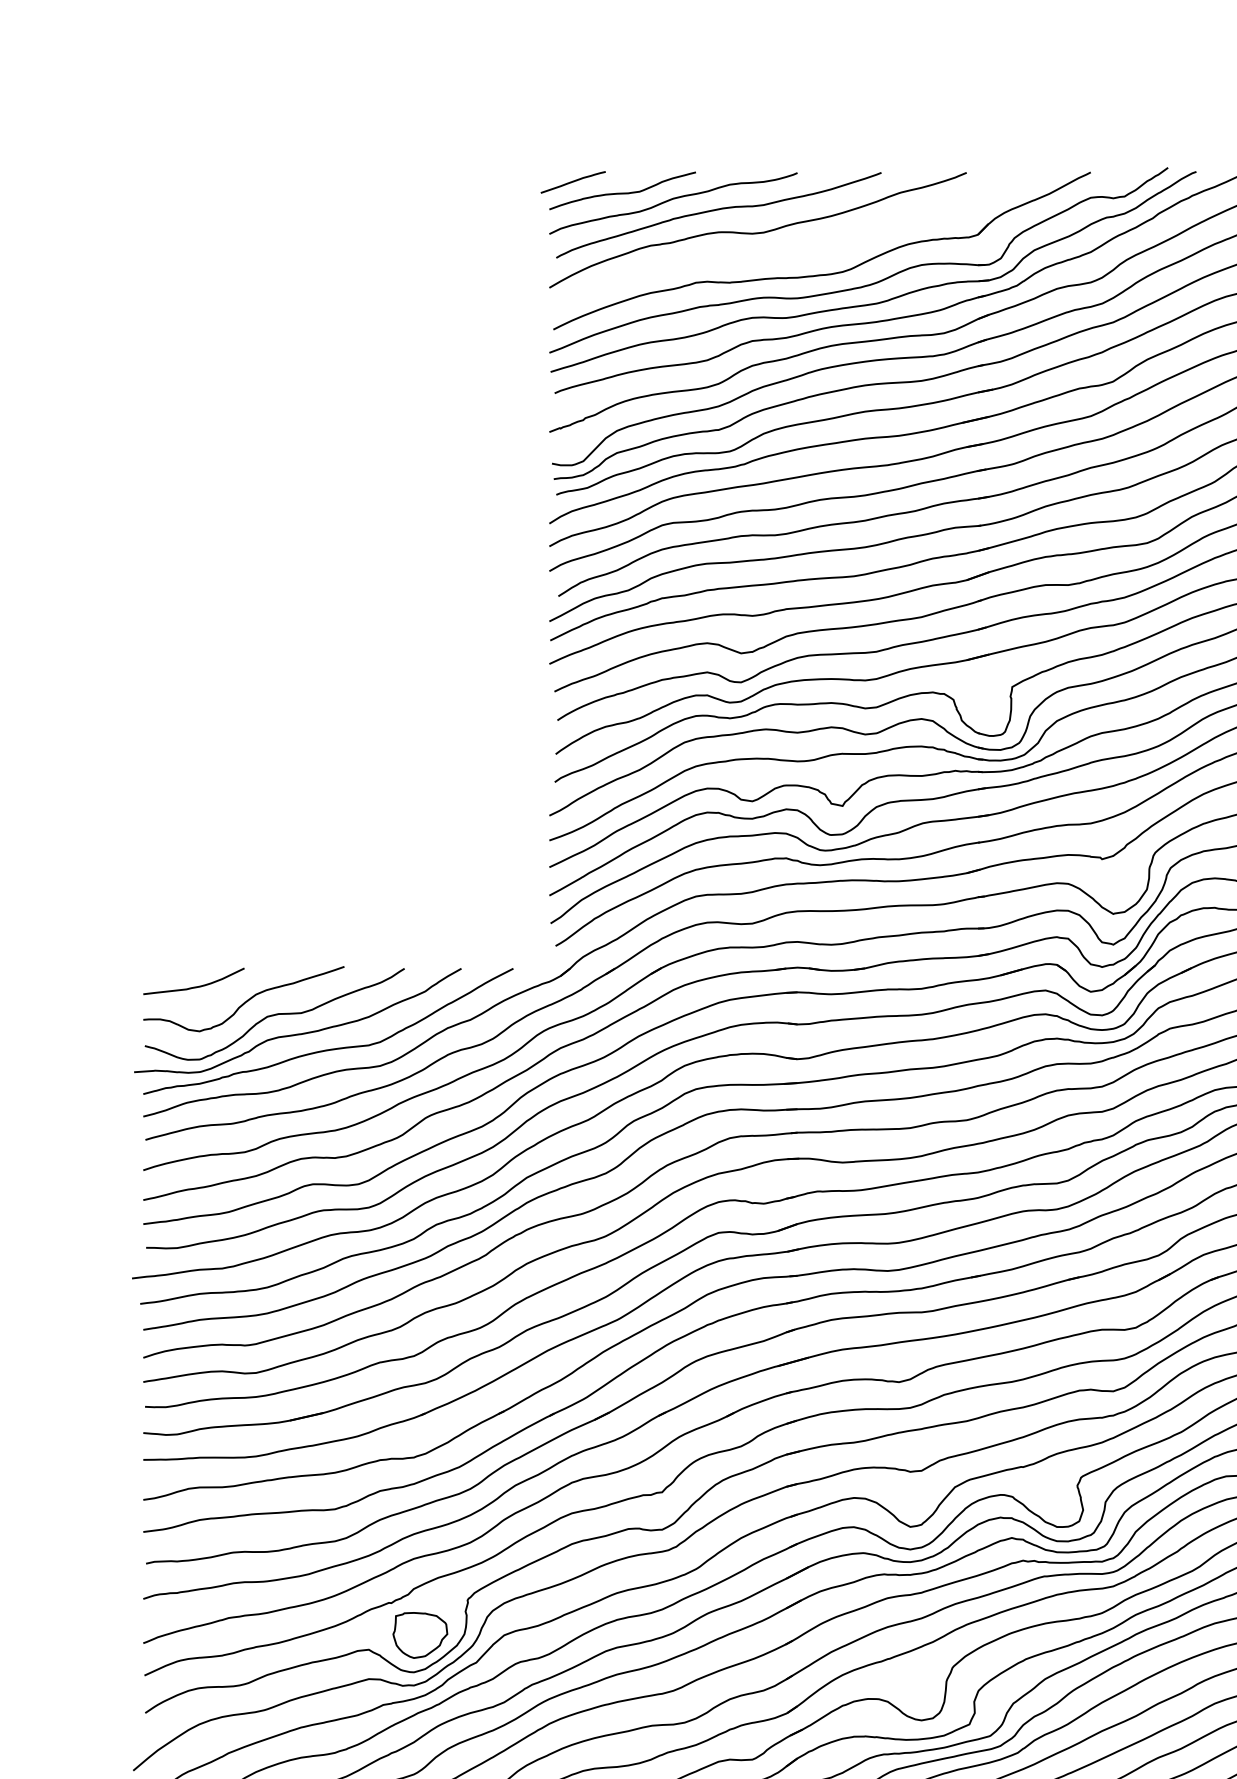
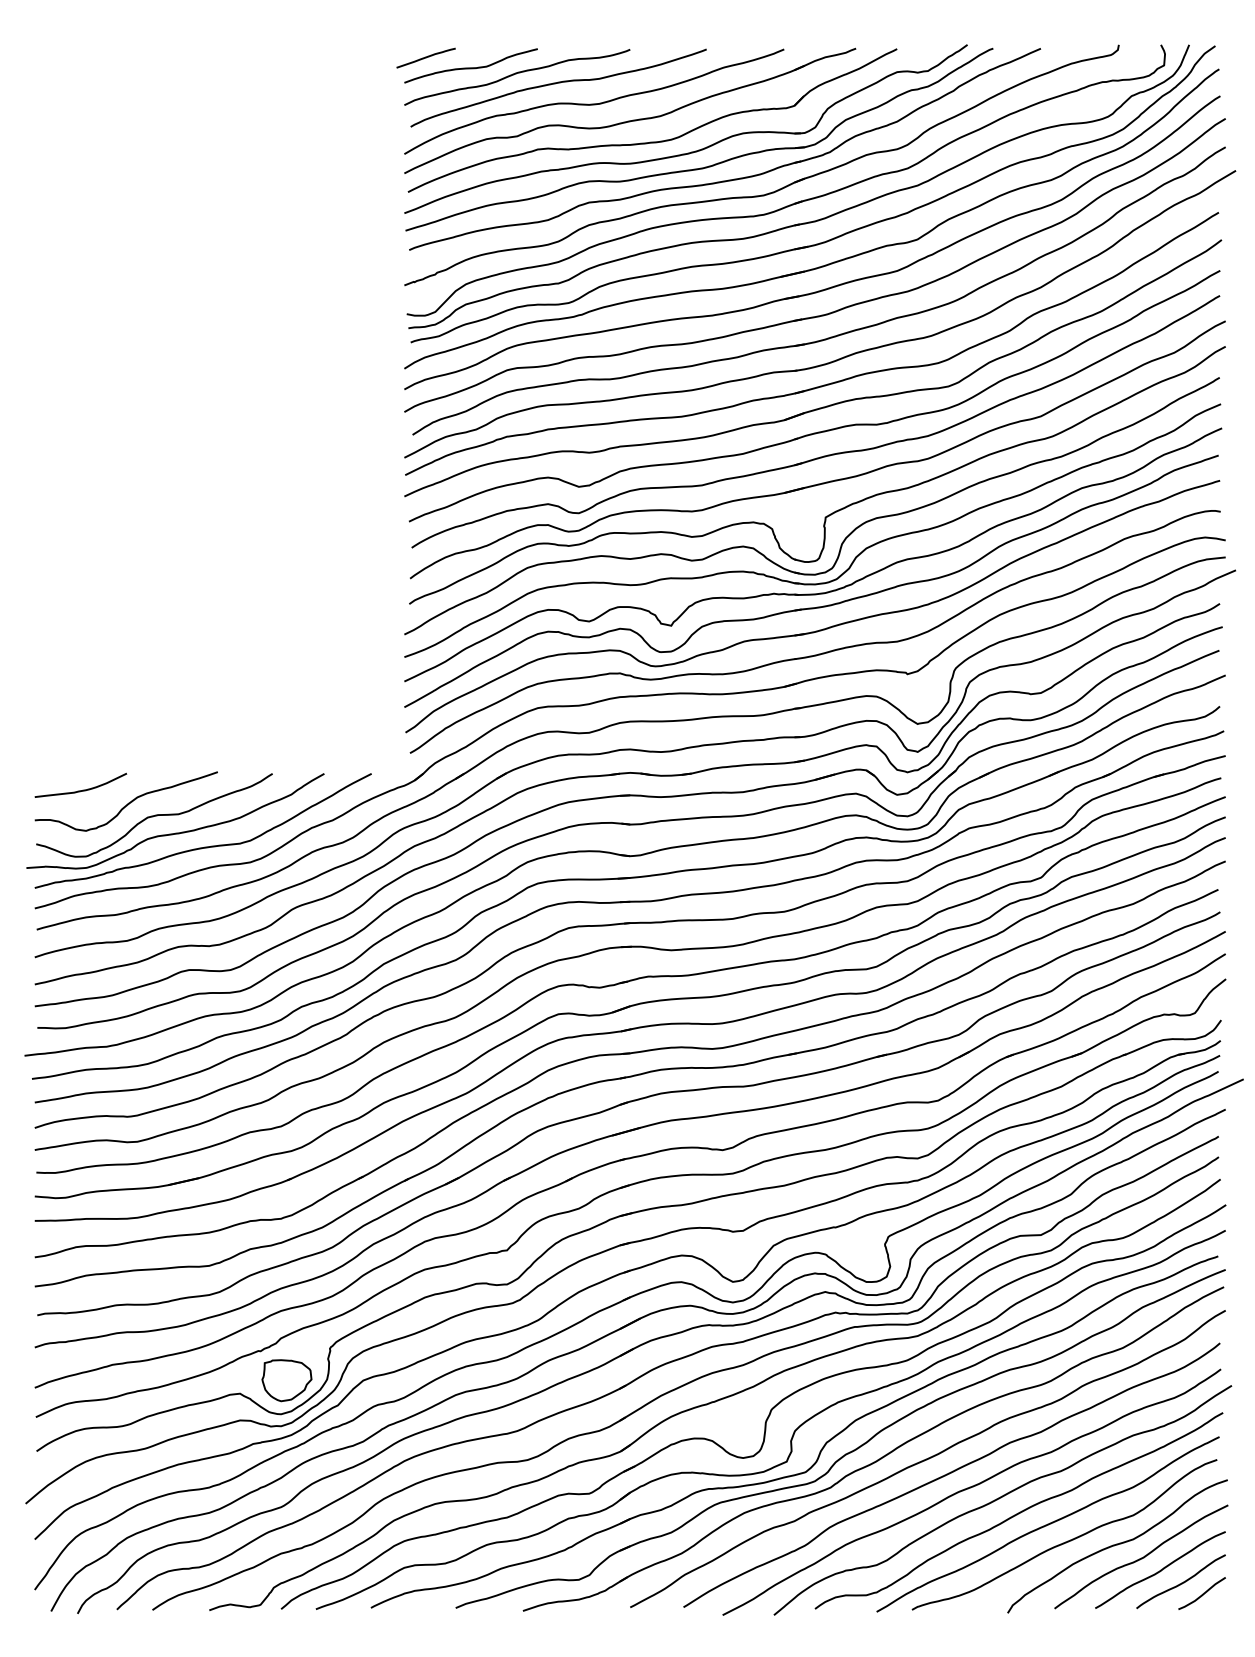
part: (801, 249) -> (633, 119), added

